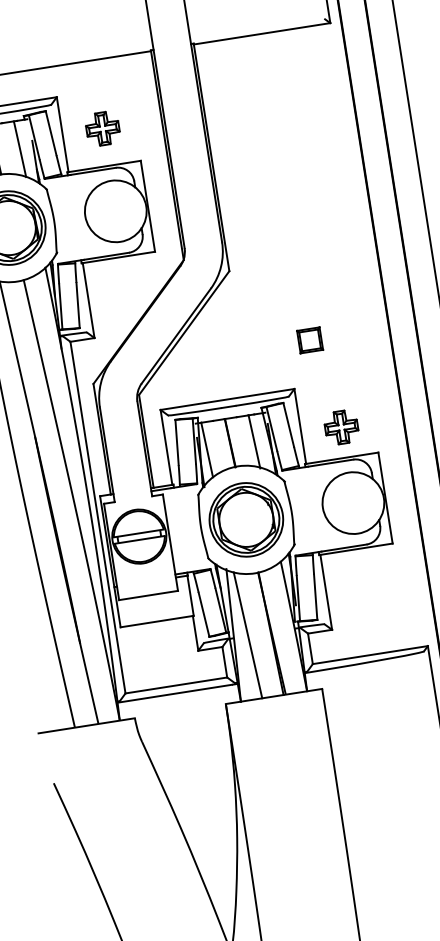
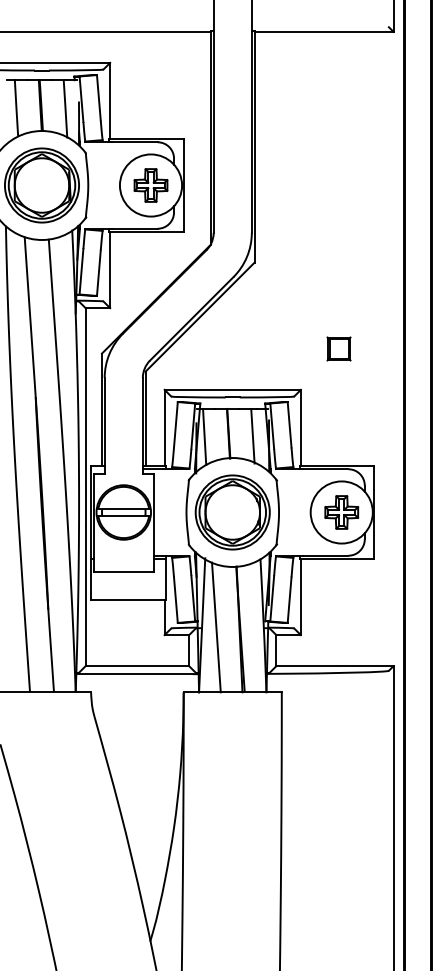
part: (102, 128) -> (150, 185), moved
part: (309, 339) -> (338, 348), moved
part: (341, 427) -> (341, 512), moved

